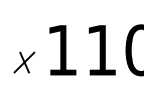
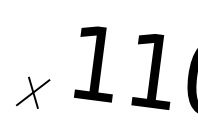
part: (24, 62) -> (33, 92), moved

